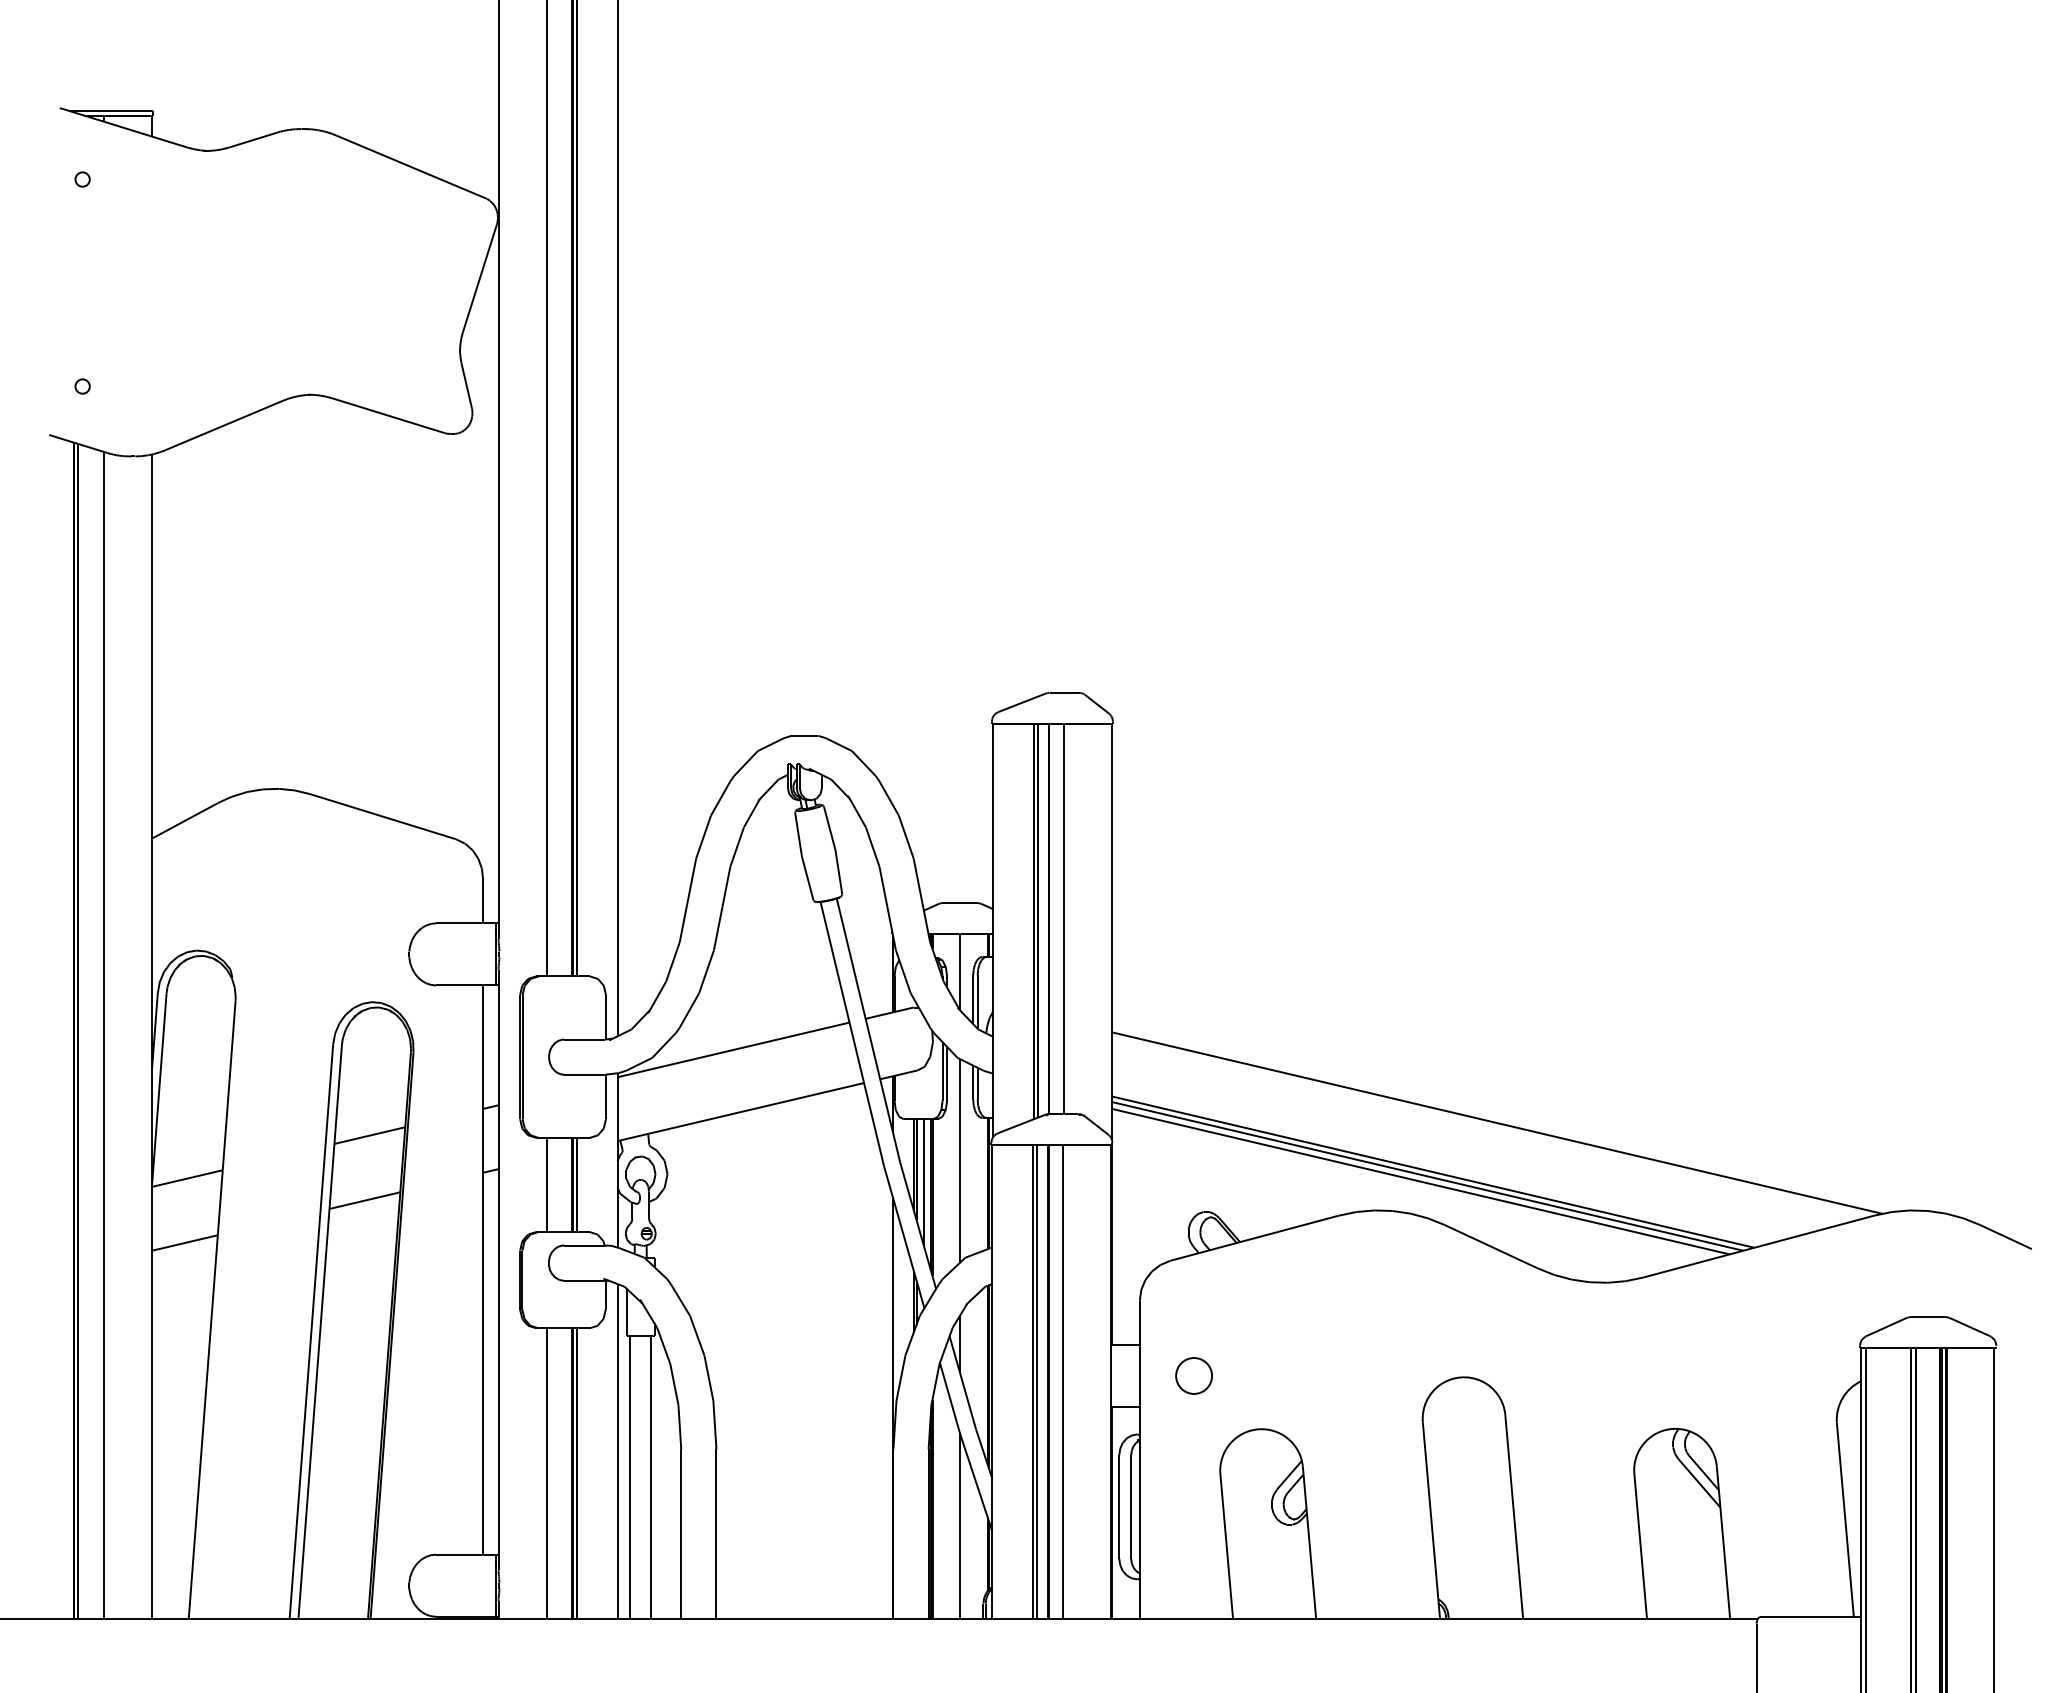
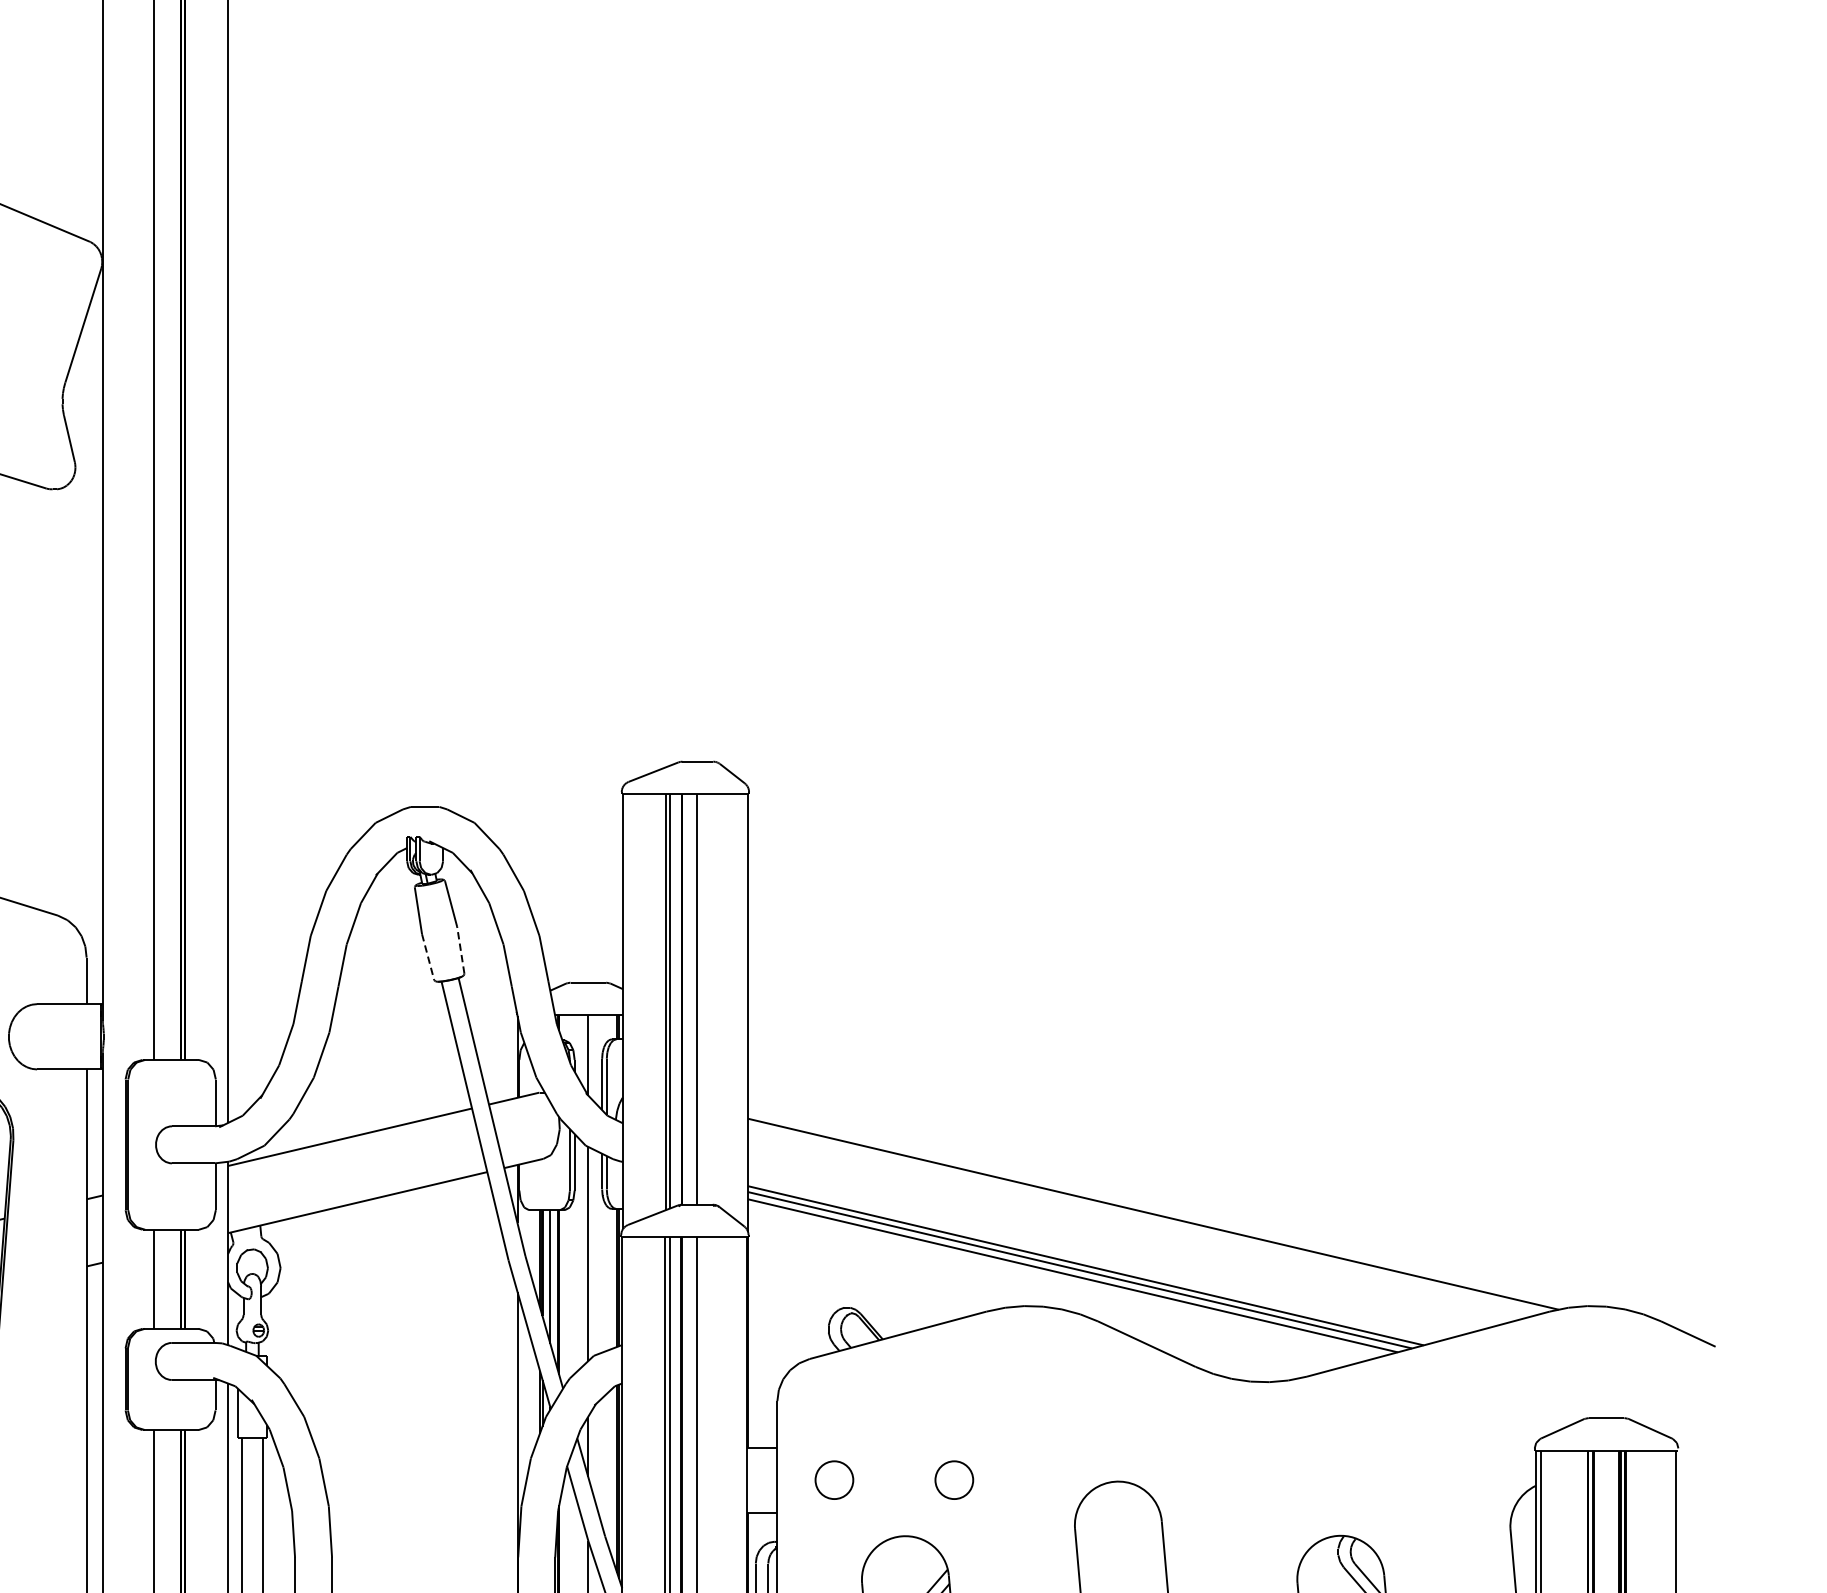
line: (838, 871) -> (460, 949), solid -> dashed
line: (807, 879) -> (427, 958), solid -> dashed
circle: (1307, 1375) -> (953, 1479), added

